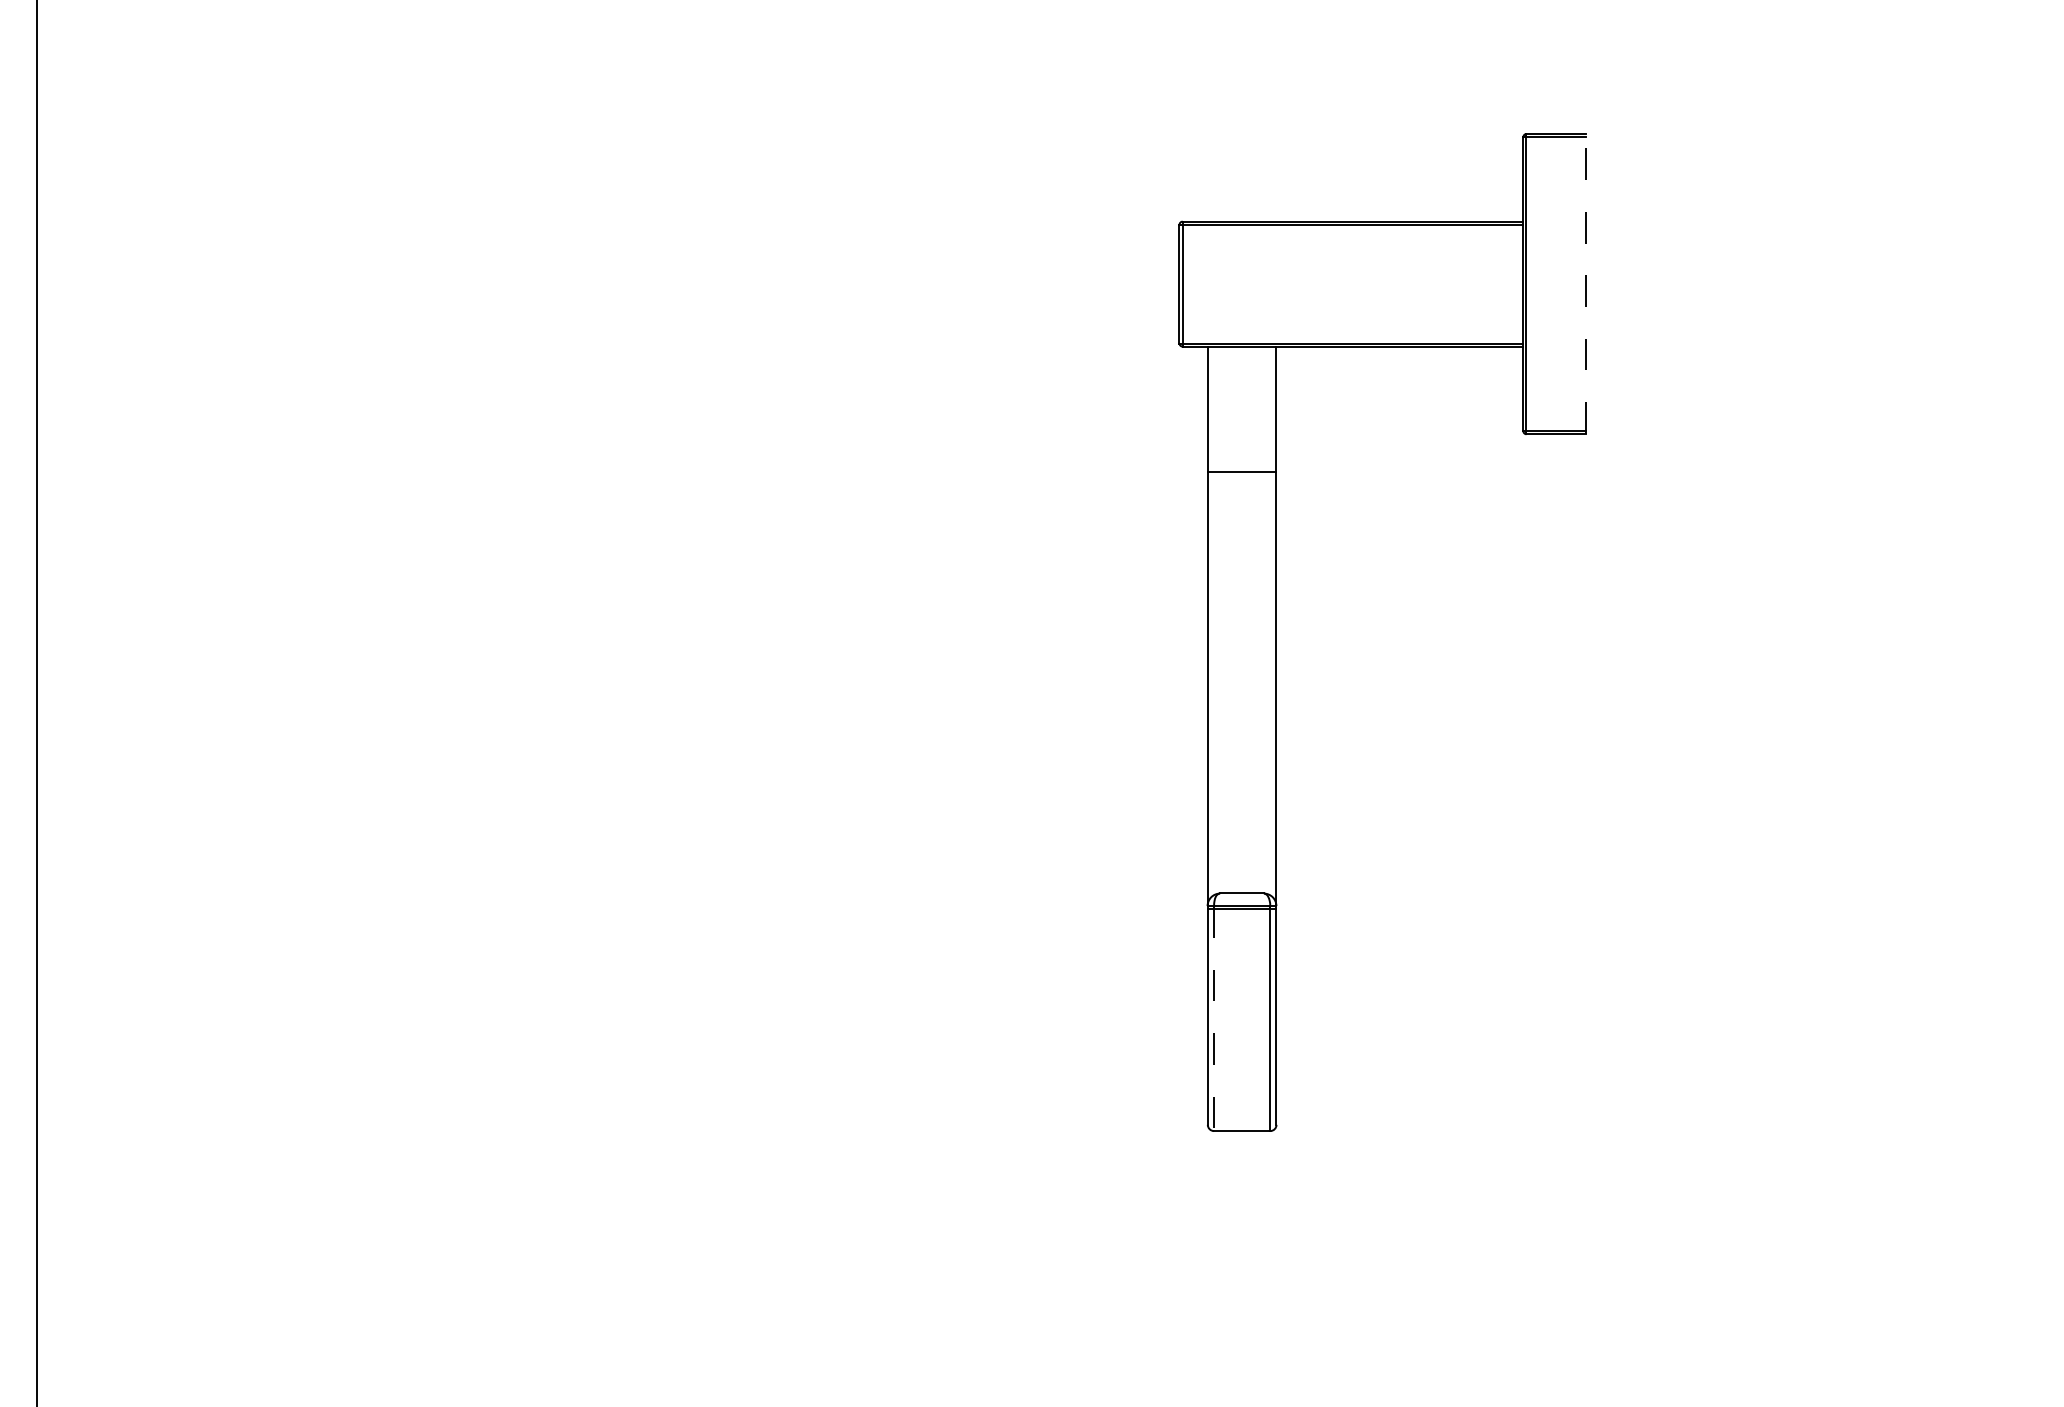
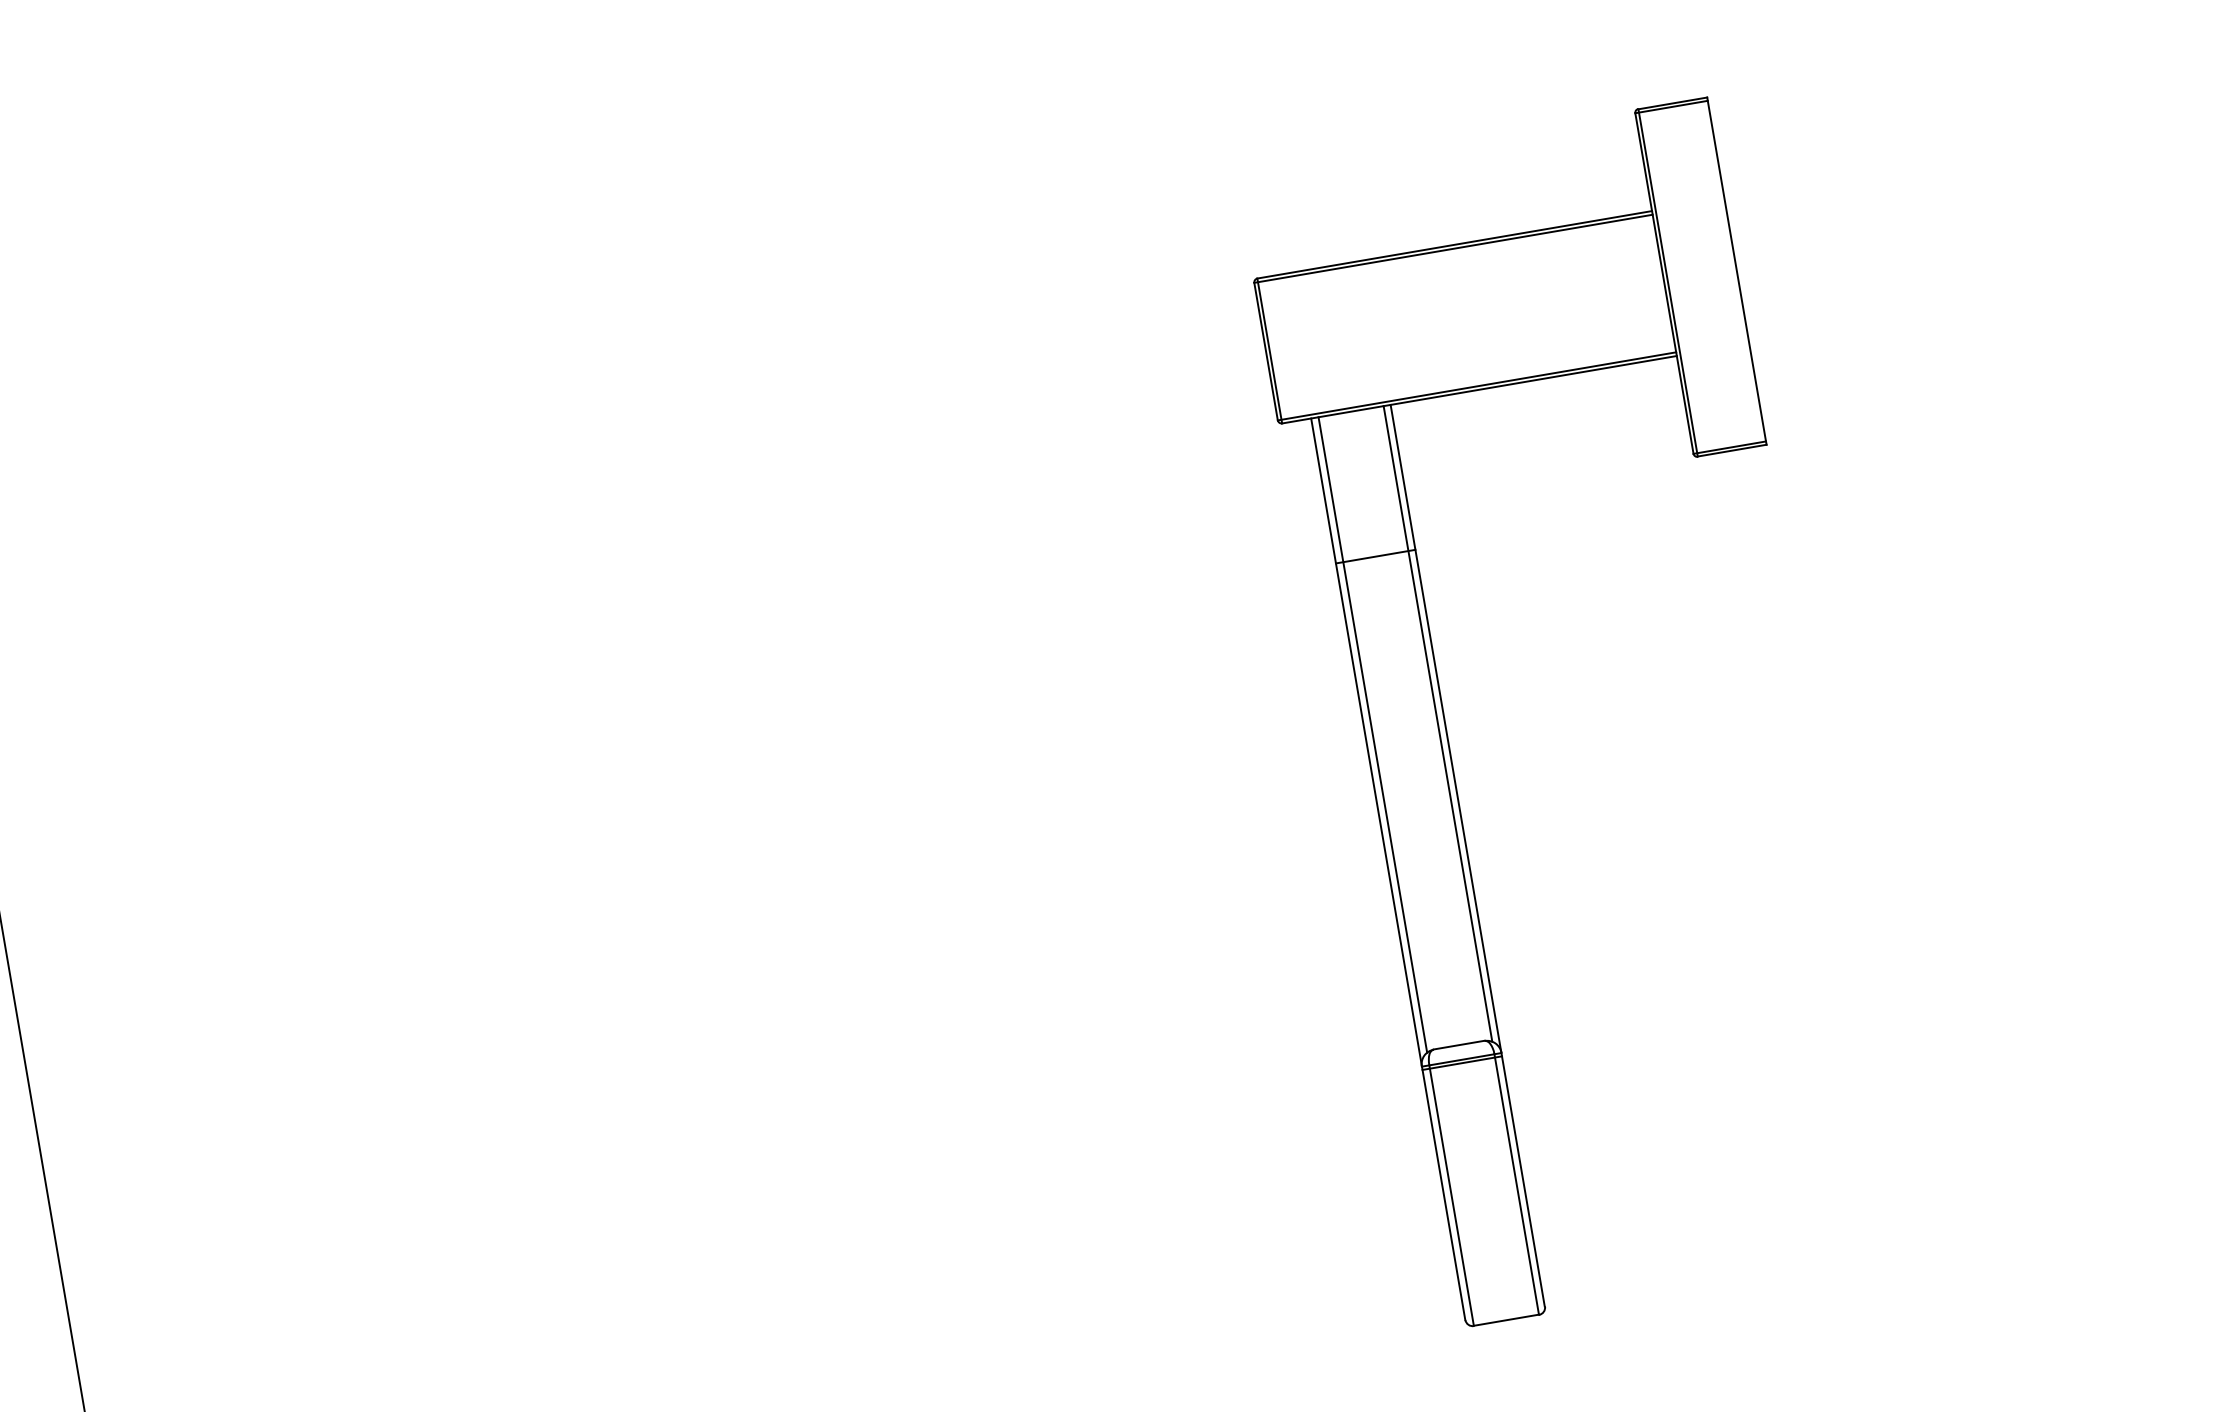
line: (1585, 284) -> (1736, 271), dashed -> solid
line: (1214, 620) -> (1373, 734), added
line: (1270, 620) -> (1438, 723), added
line: (1214, 1018) -> (1452, 1195), dashed -> solid

